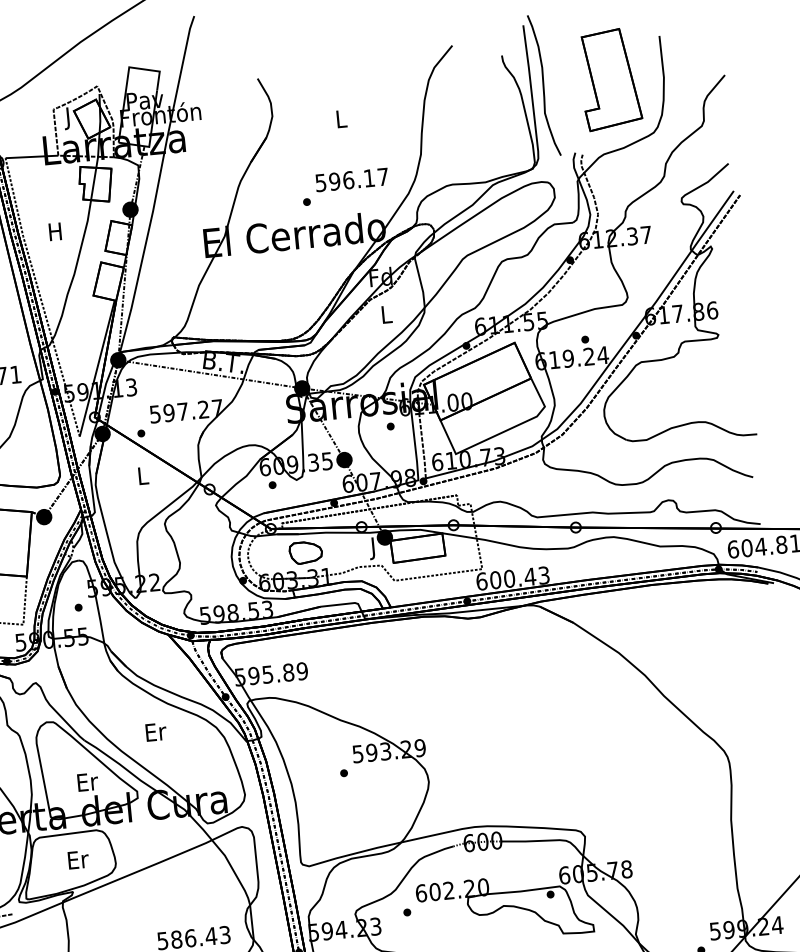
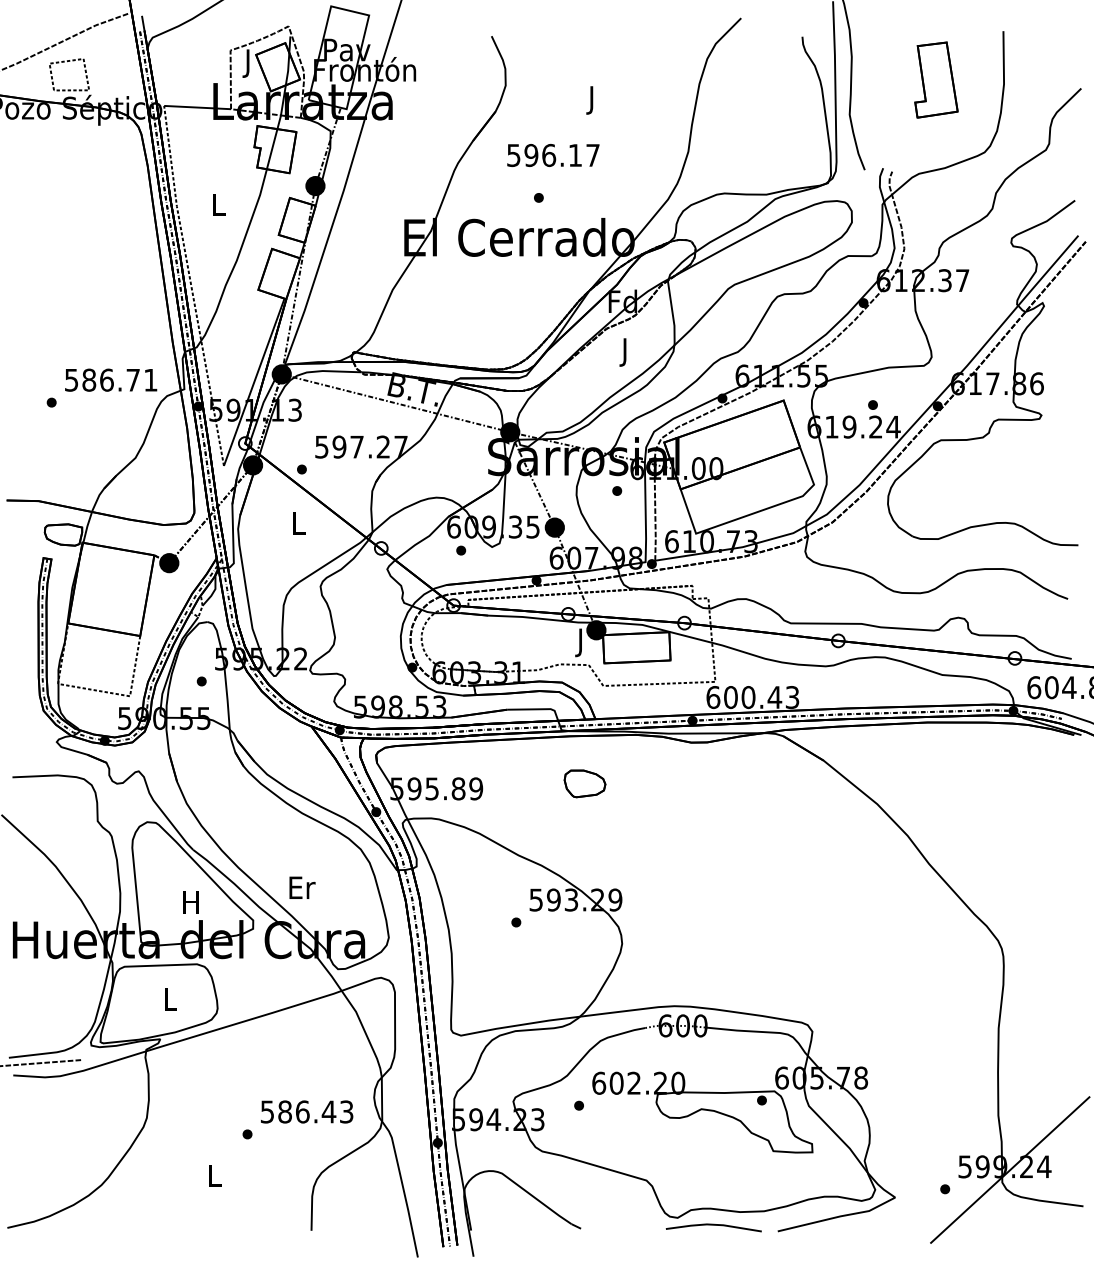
part: (610, 78) -> (936, 79), size x0.6
text: (341, 121) -> (592, 100), L -> J
text: (352, 179) -> (553, 155), moved
text: (54, 231) -> (217, 204), H -> L
text: (386, 317) -> (625, 352), L -> J
part: (305, 552) -> (584, 783), moved
text: (156, 731) -> (302, 887), moved
text: (88, 782) -> (192, 902), Er -> H
text: (78, 859) -> (171, 999), Er -> L

